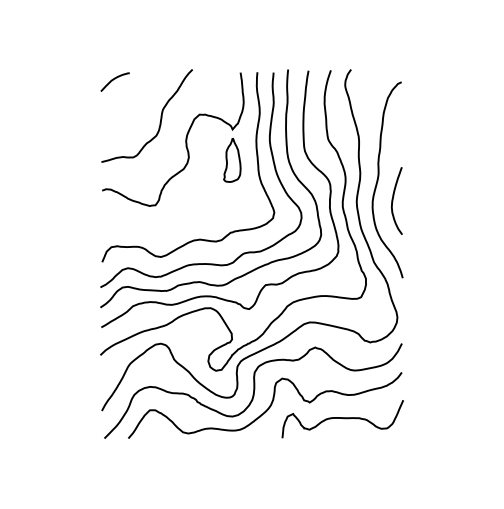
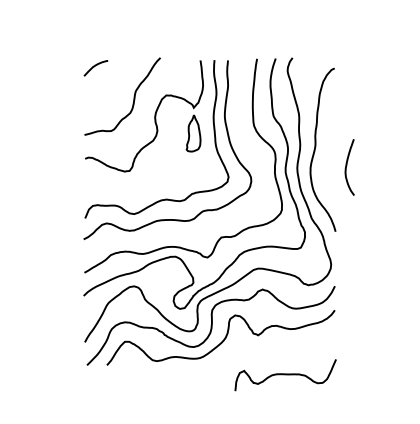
curve: (287, 160) -> (239, 133), removed
curve: (394, 198) -> (347, 165), moved
curve: (342, 419) -> (285, 375), moved

